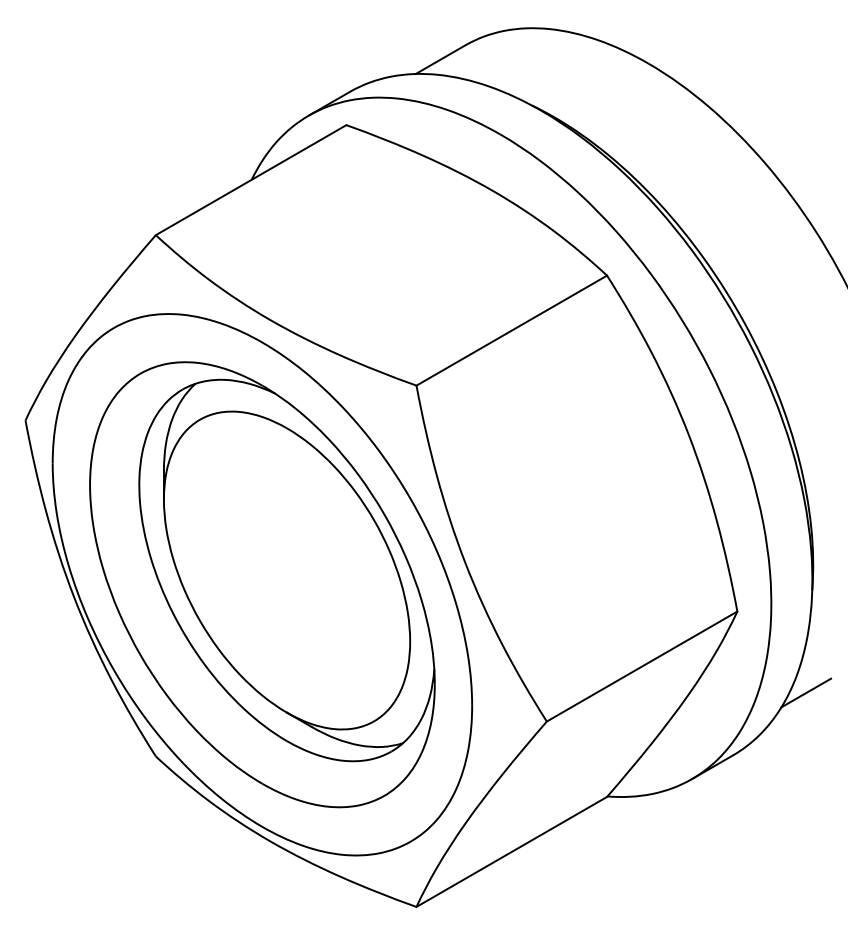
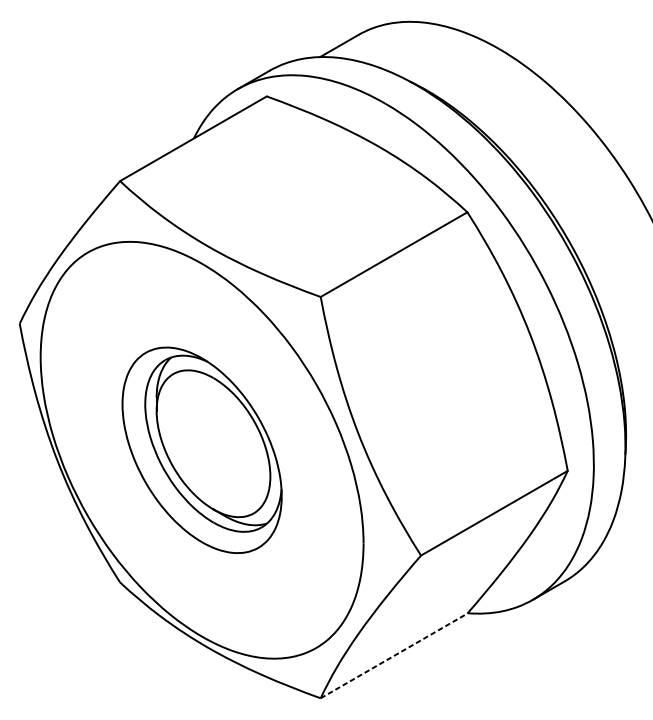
part: (262, 584) -> (202, 450), size x0.6
line: (806, 692) -> (620, 533), removed
line: (512, 851) -> (394, 655), solid -> dashed

